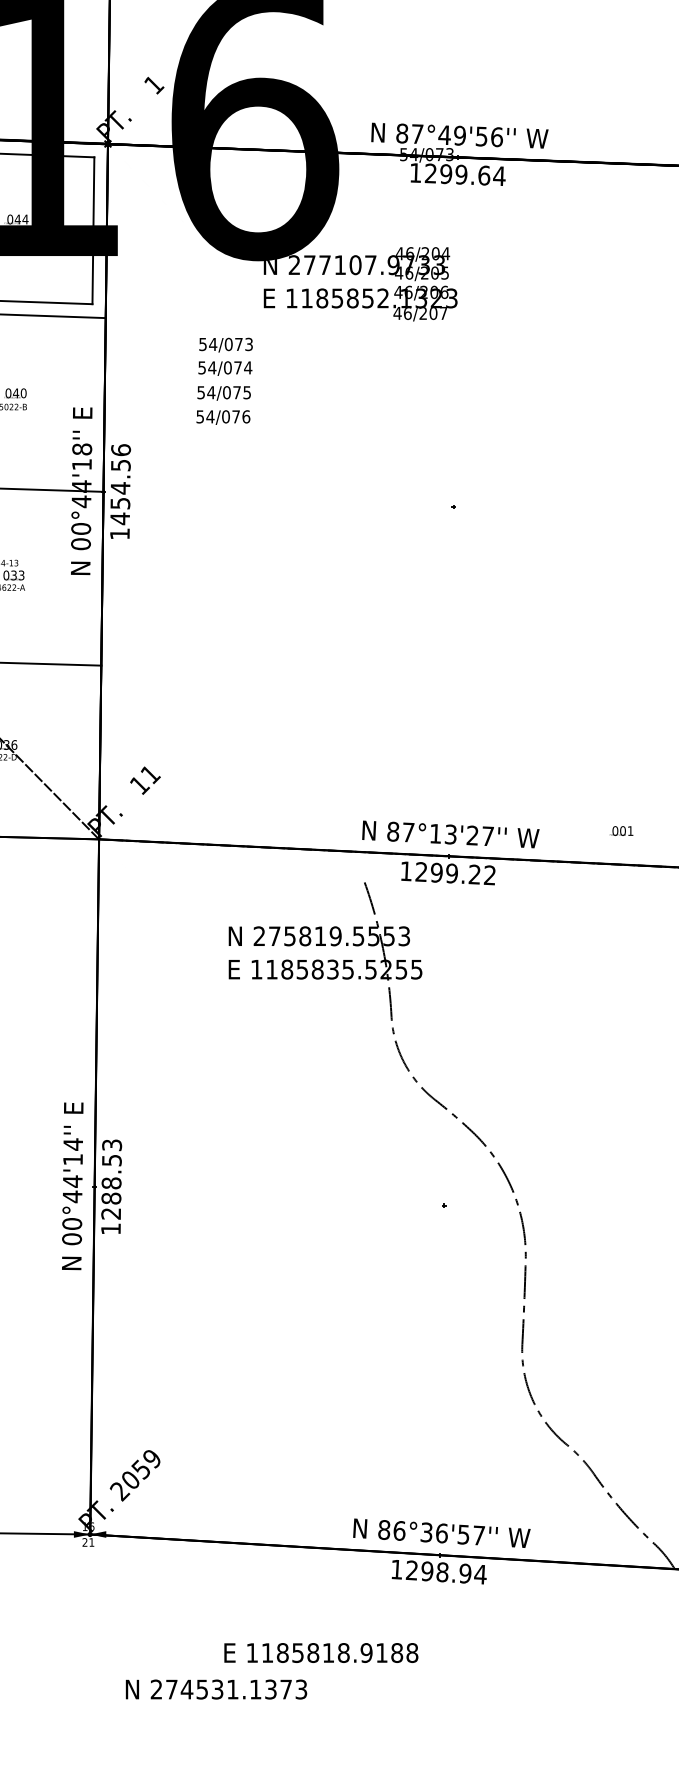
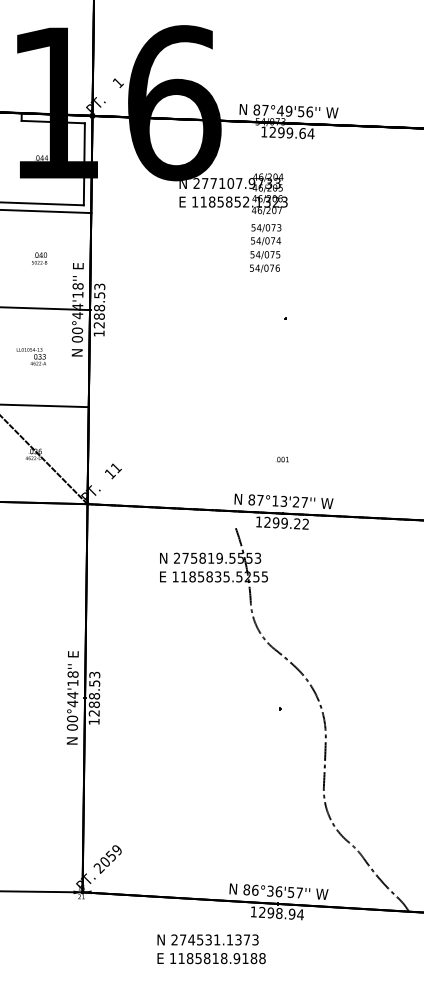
text: (224, 381) -> (265, 248), moved
text: (120, 483) -> (99, 305), 1454.56 -> 1288.53
text: (621, 830) -> (282, 459), moved
text: (72, 1144) -> (72, 674), 00°44'14'' -> 00°44'18''
text: (215, 1688) -> (207, 939), moved

